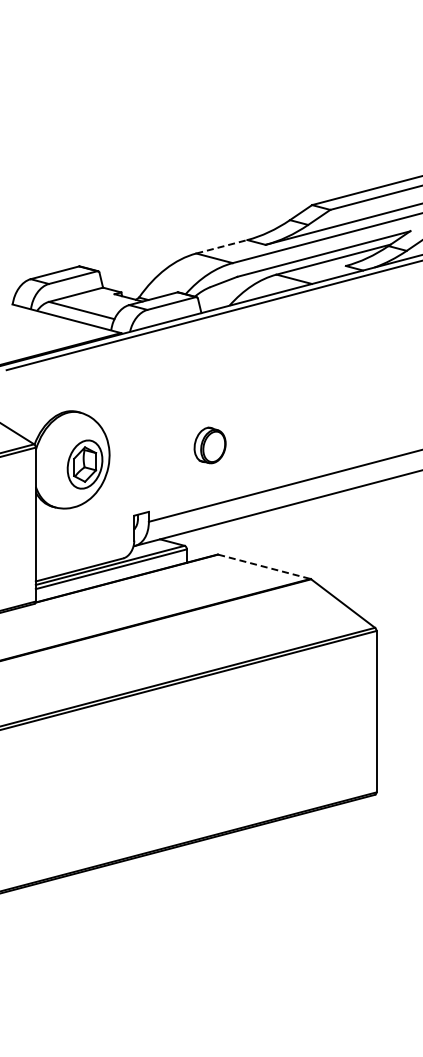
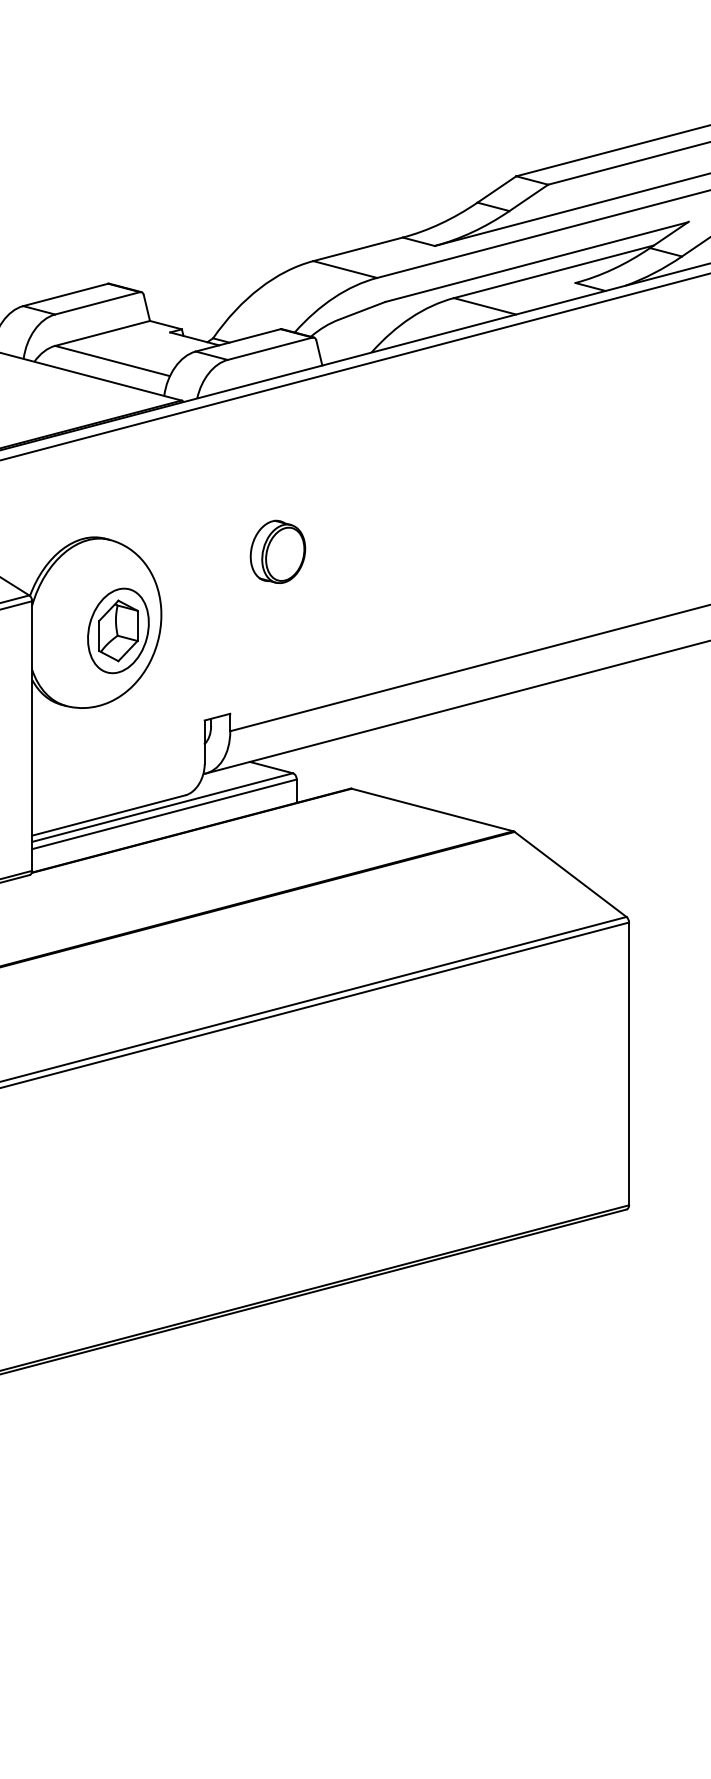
line: (222, 246) -> (359, 248), dashed -> solid
part: (209, 445) -> (276, 551), moved
line: (264, 566) -> (432, 809), dashed -> solid

